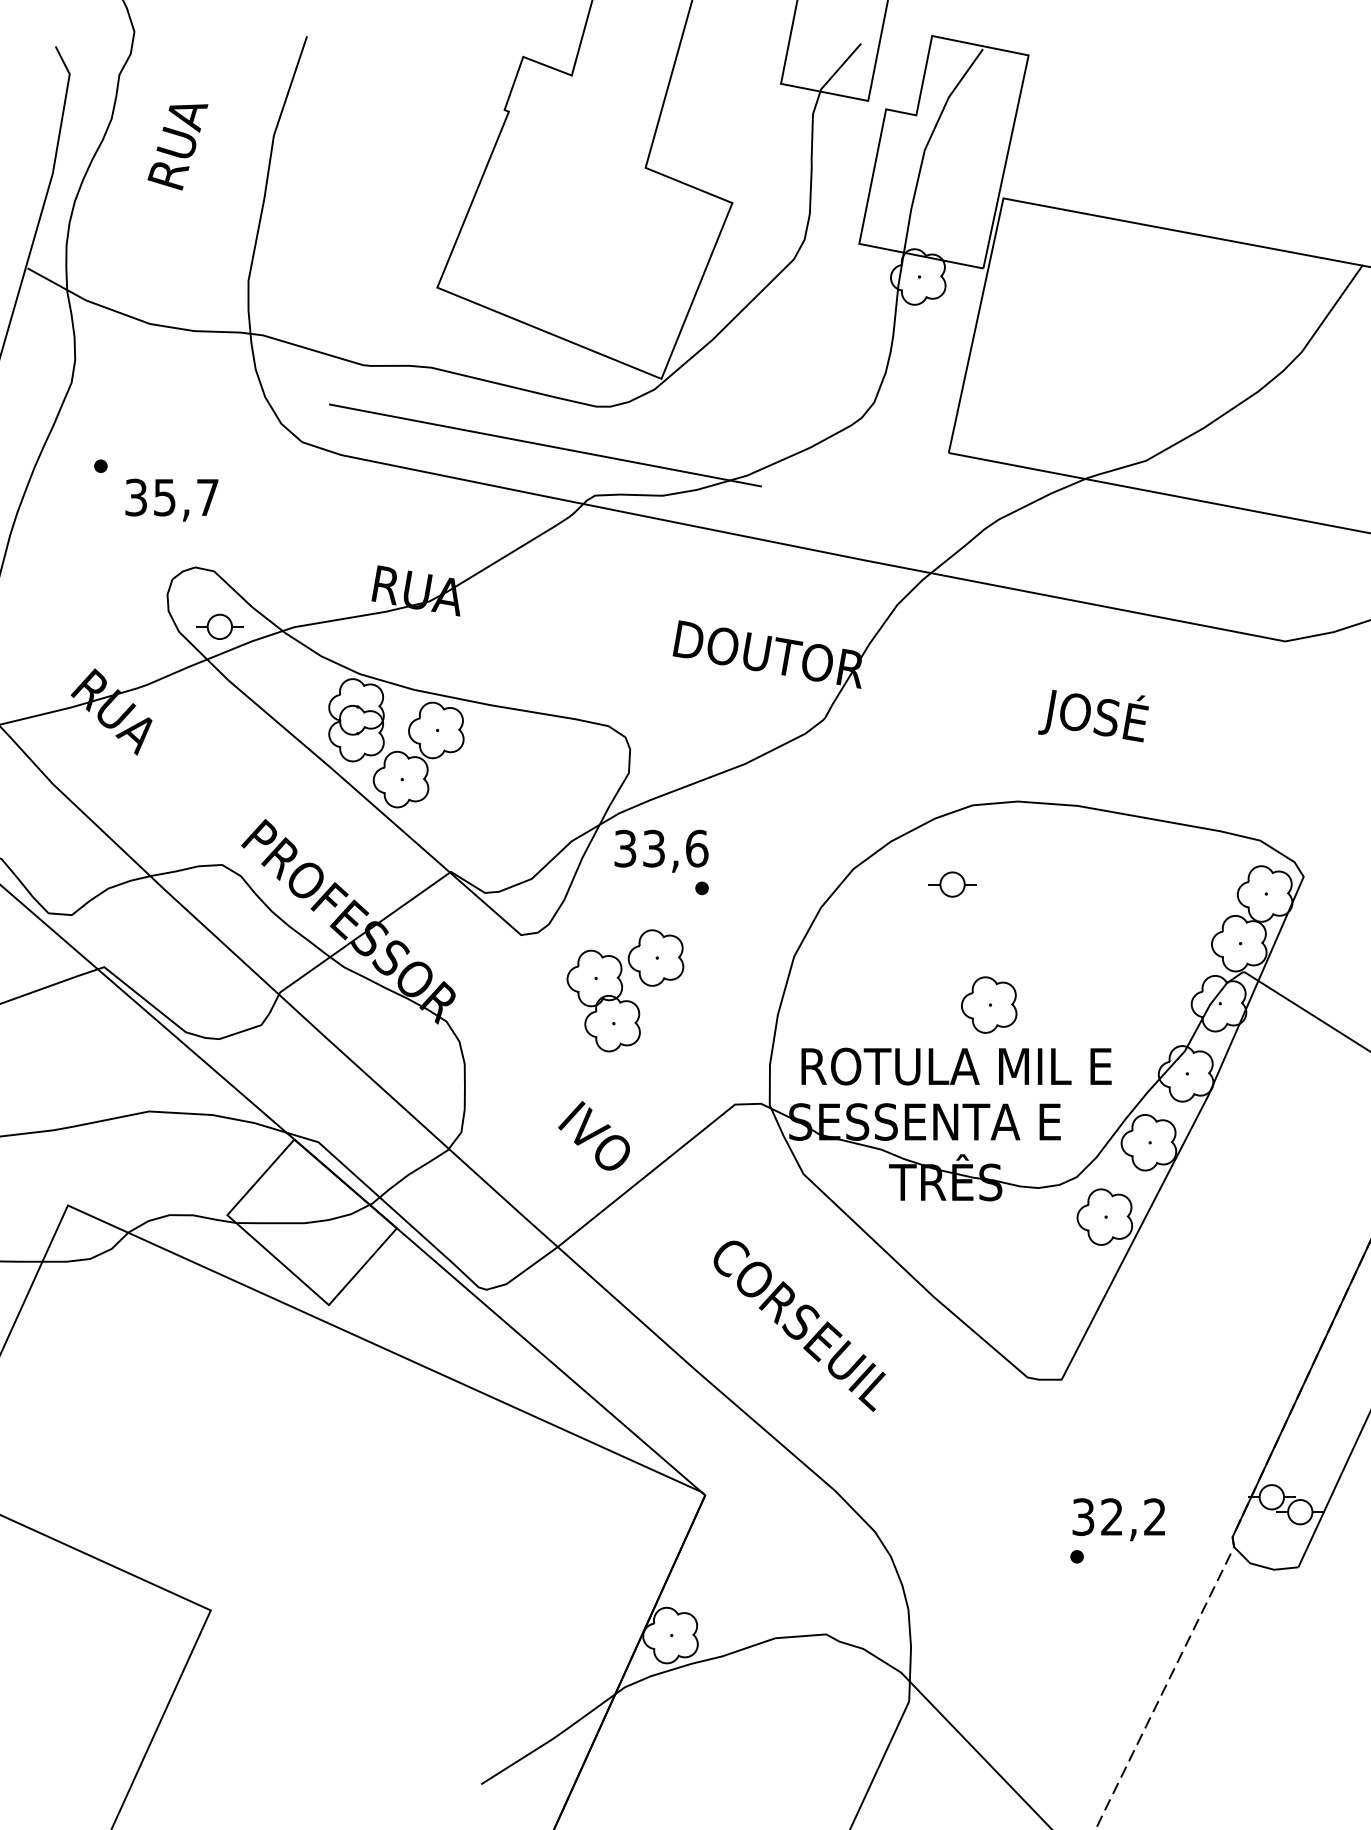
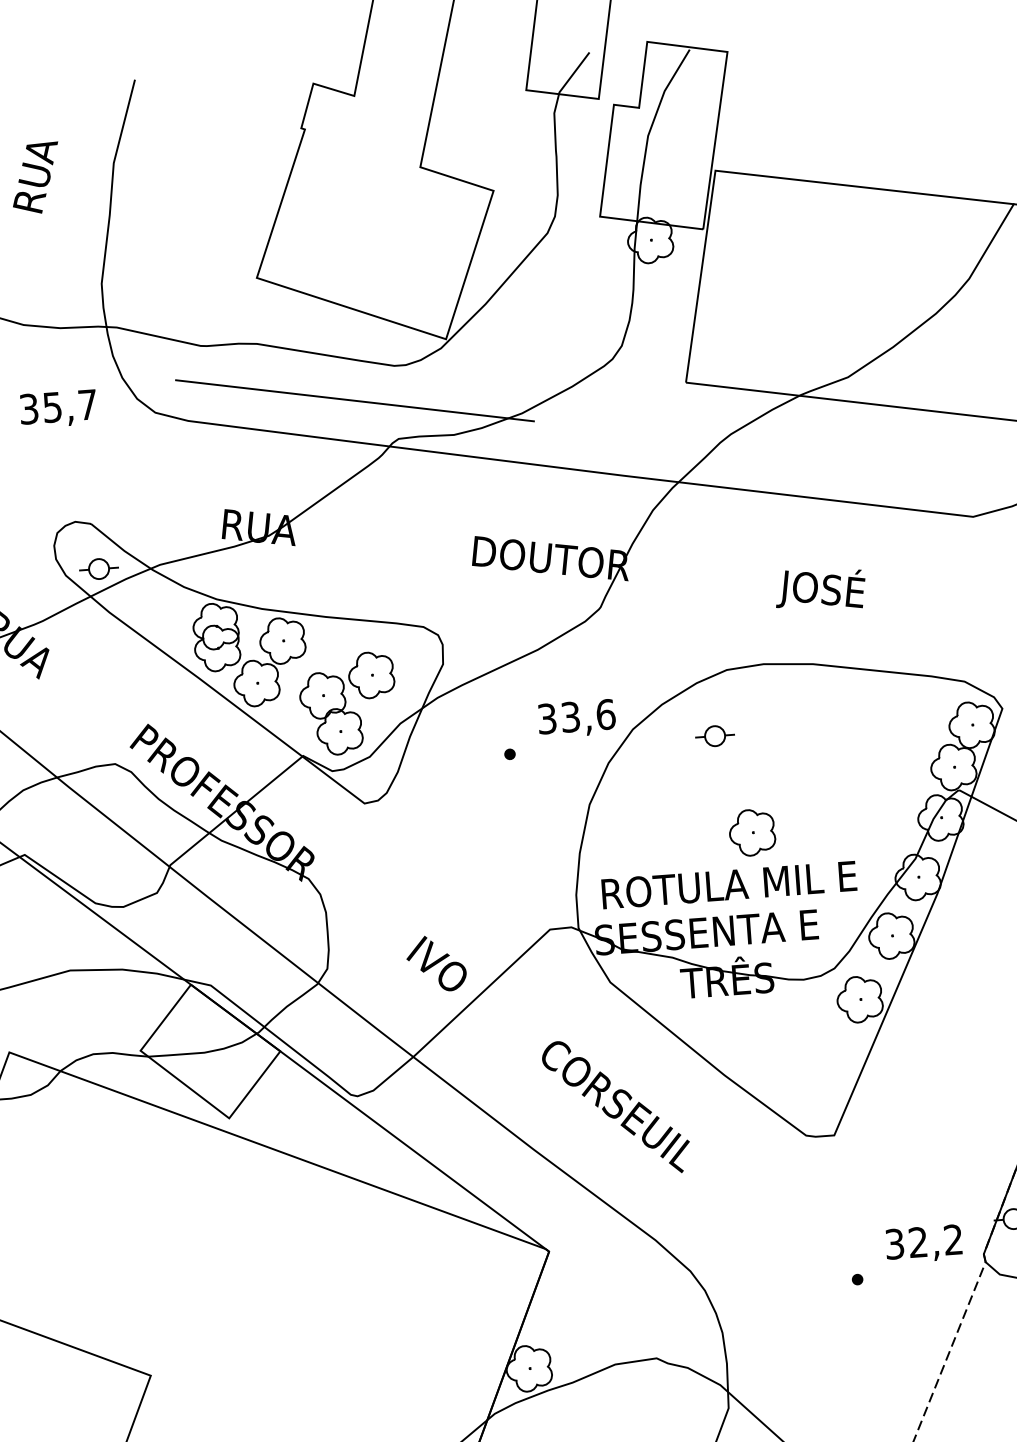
text: (171, 499) -> (58, 408), moved
text: (661, 850) -> (576, 718), moved
part: (625, 990) -> (348, 703), moved
text: (1118, 1519) -> (923, 1244), moved

